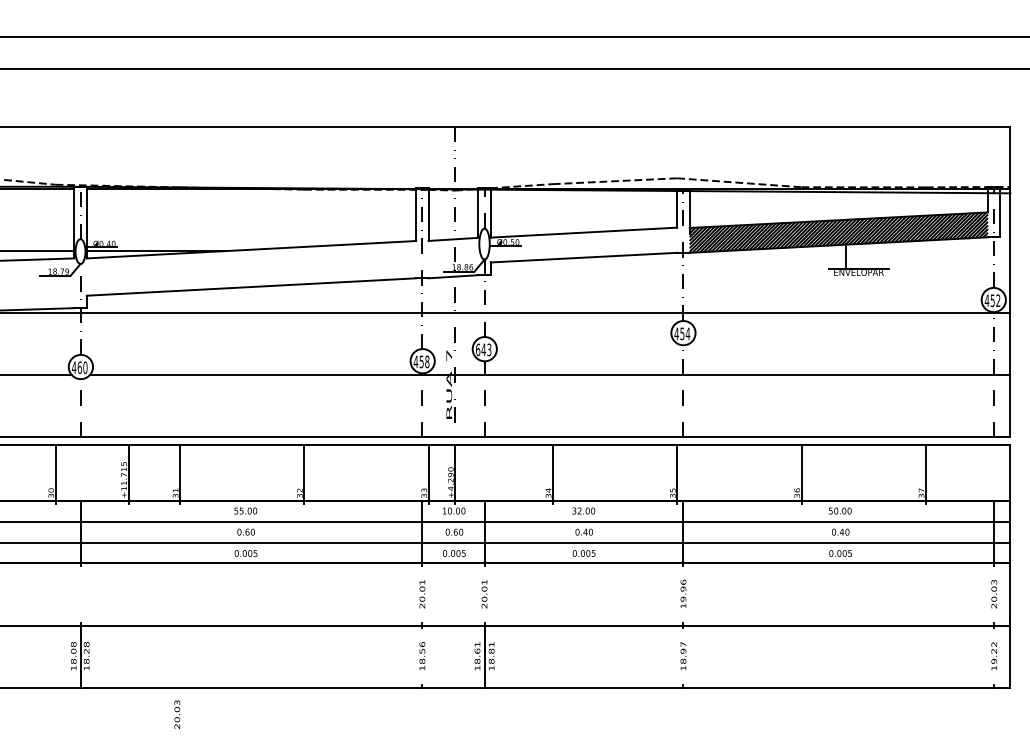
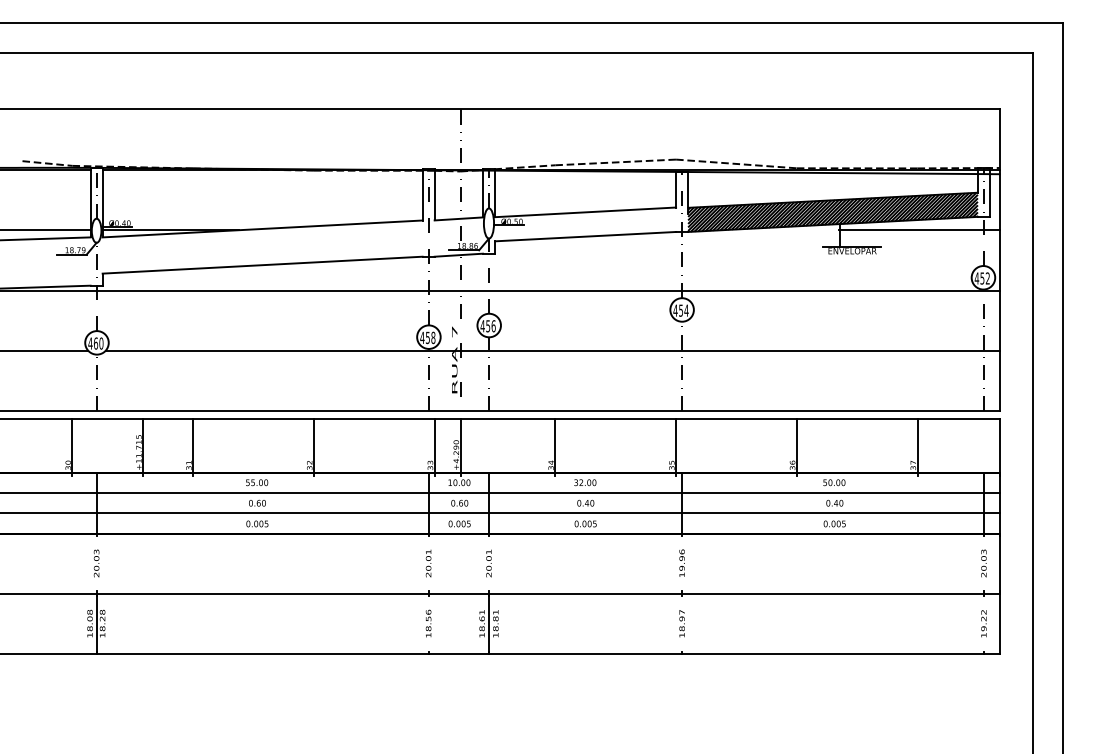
line: (926, 251) -> (918, 230), added
text: (483, 350) -> (487, 326), 643 -> 456
text: (177, 714) -> (96, 563), moved

